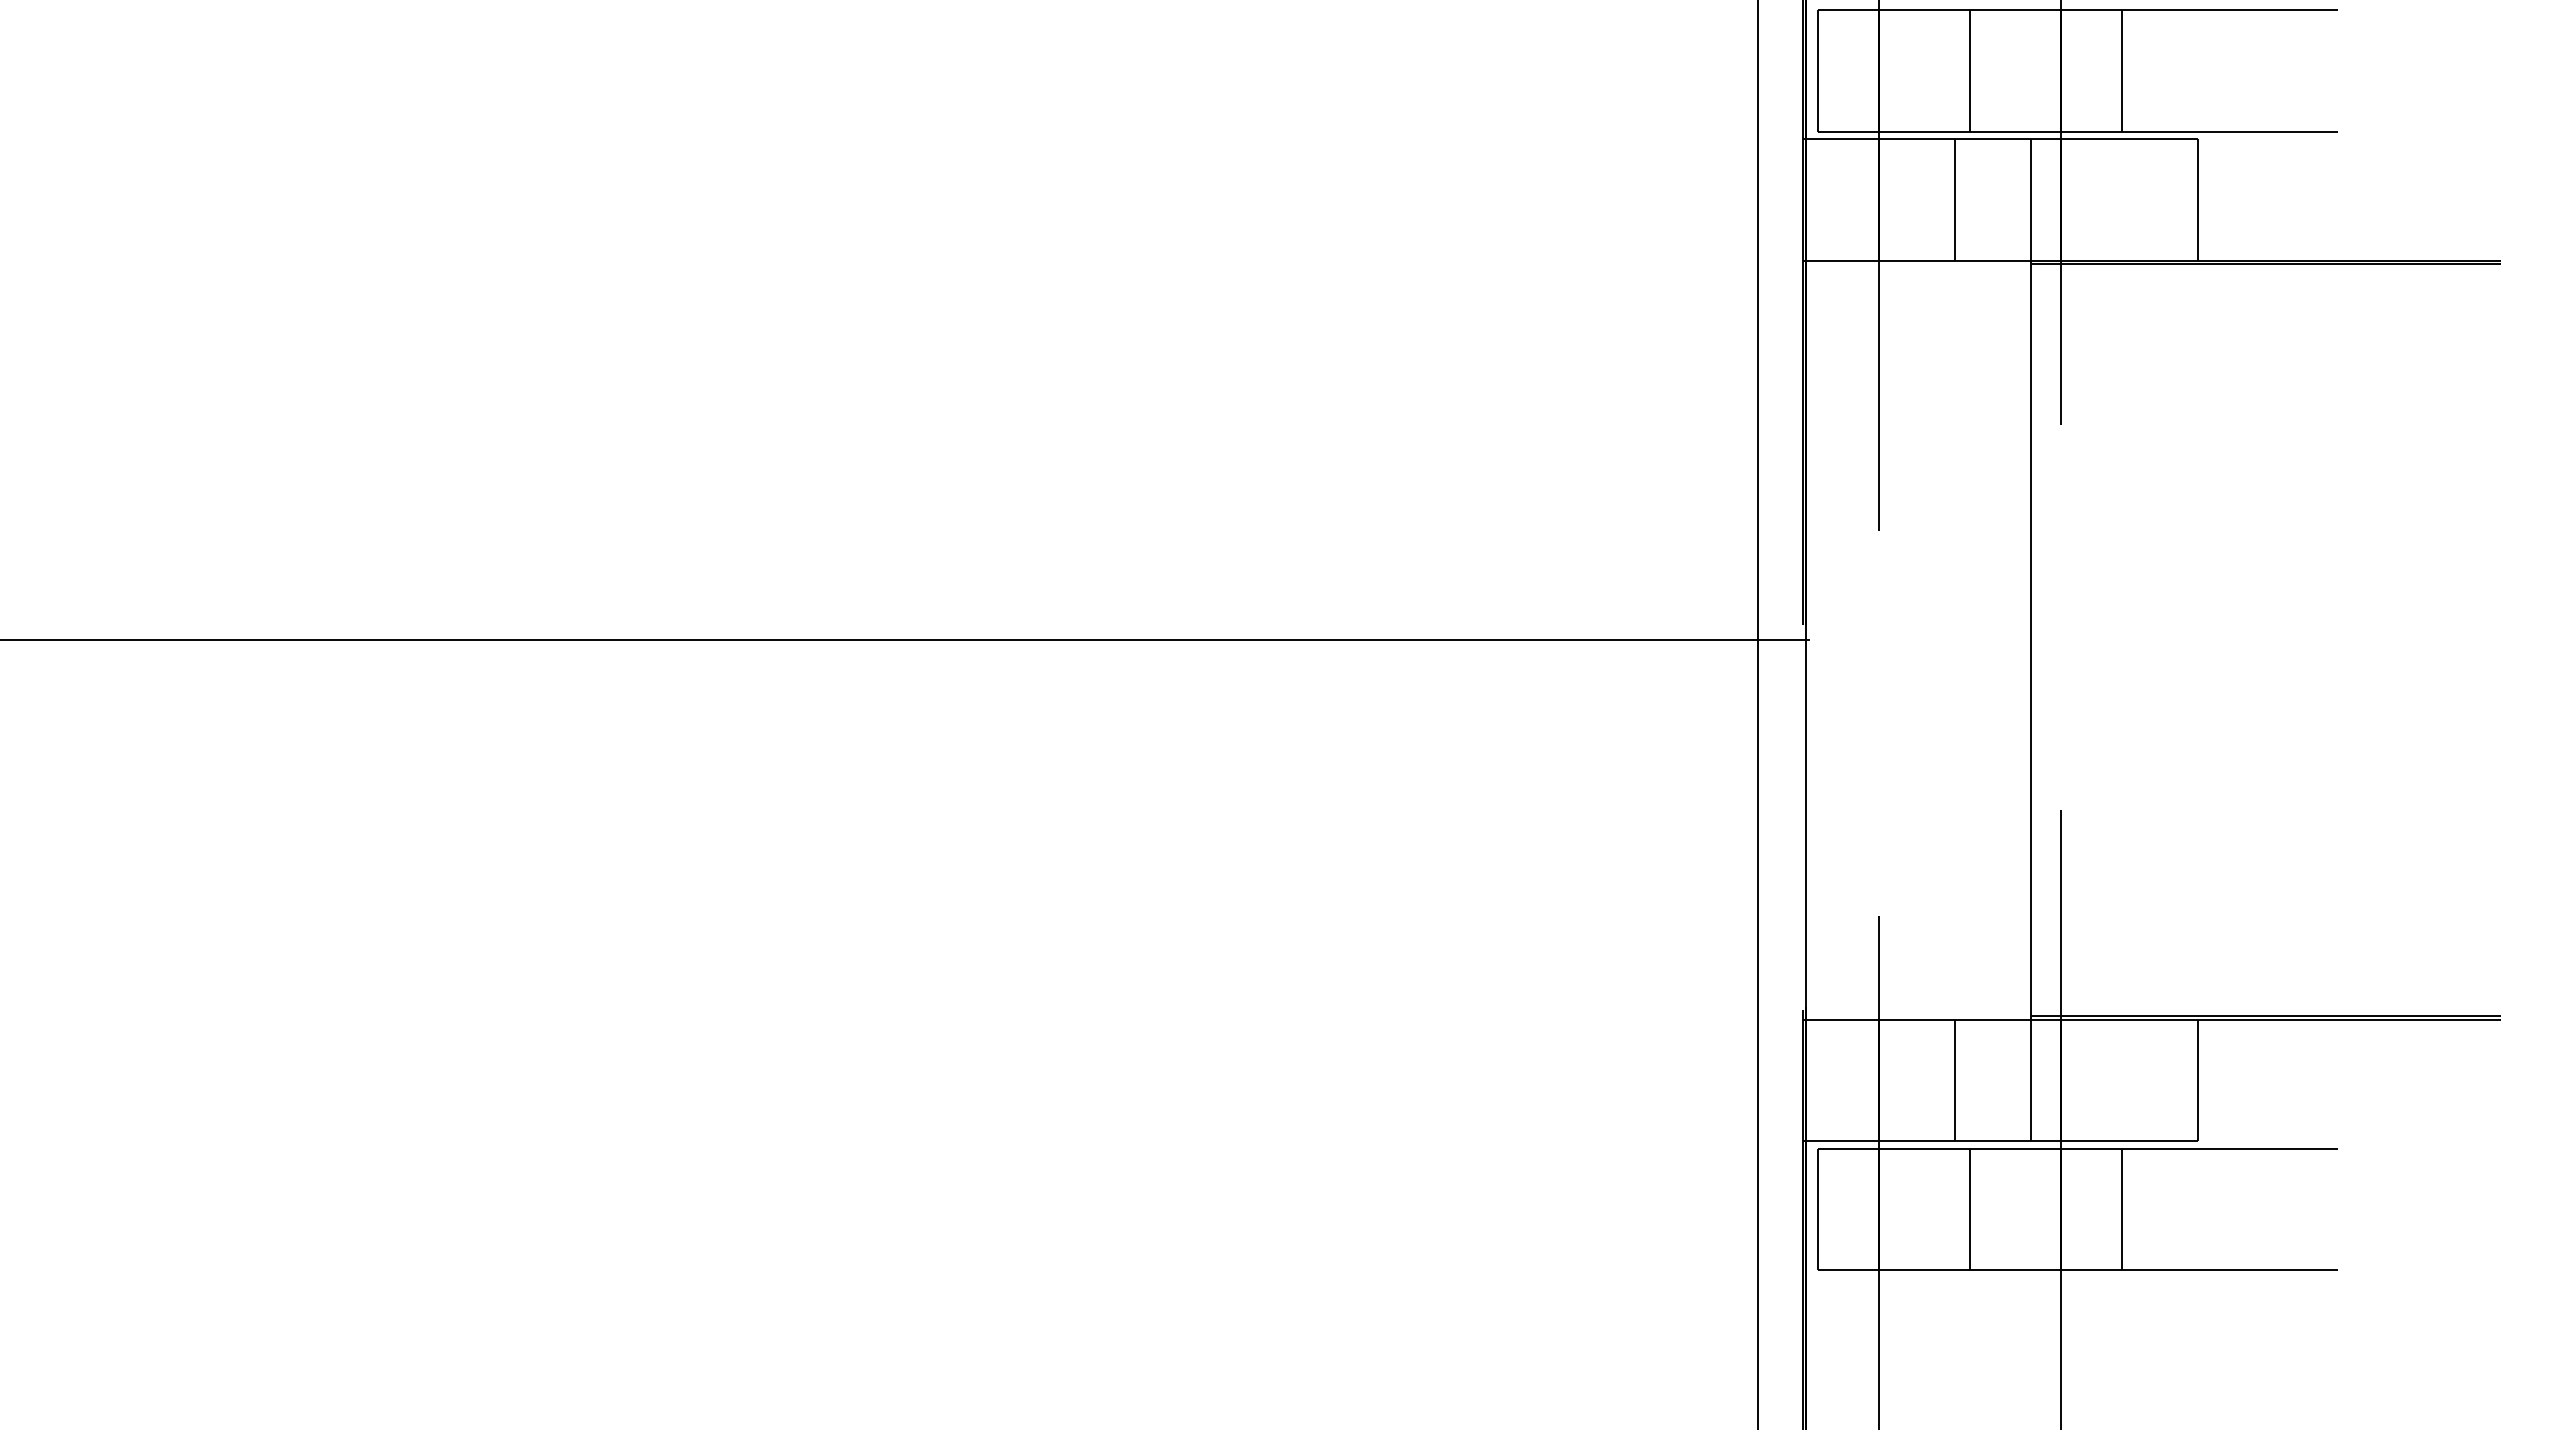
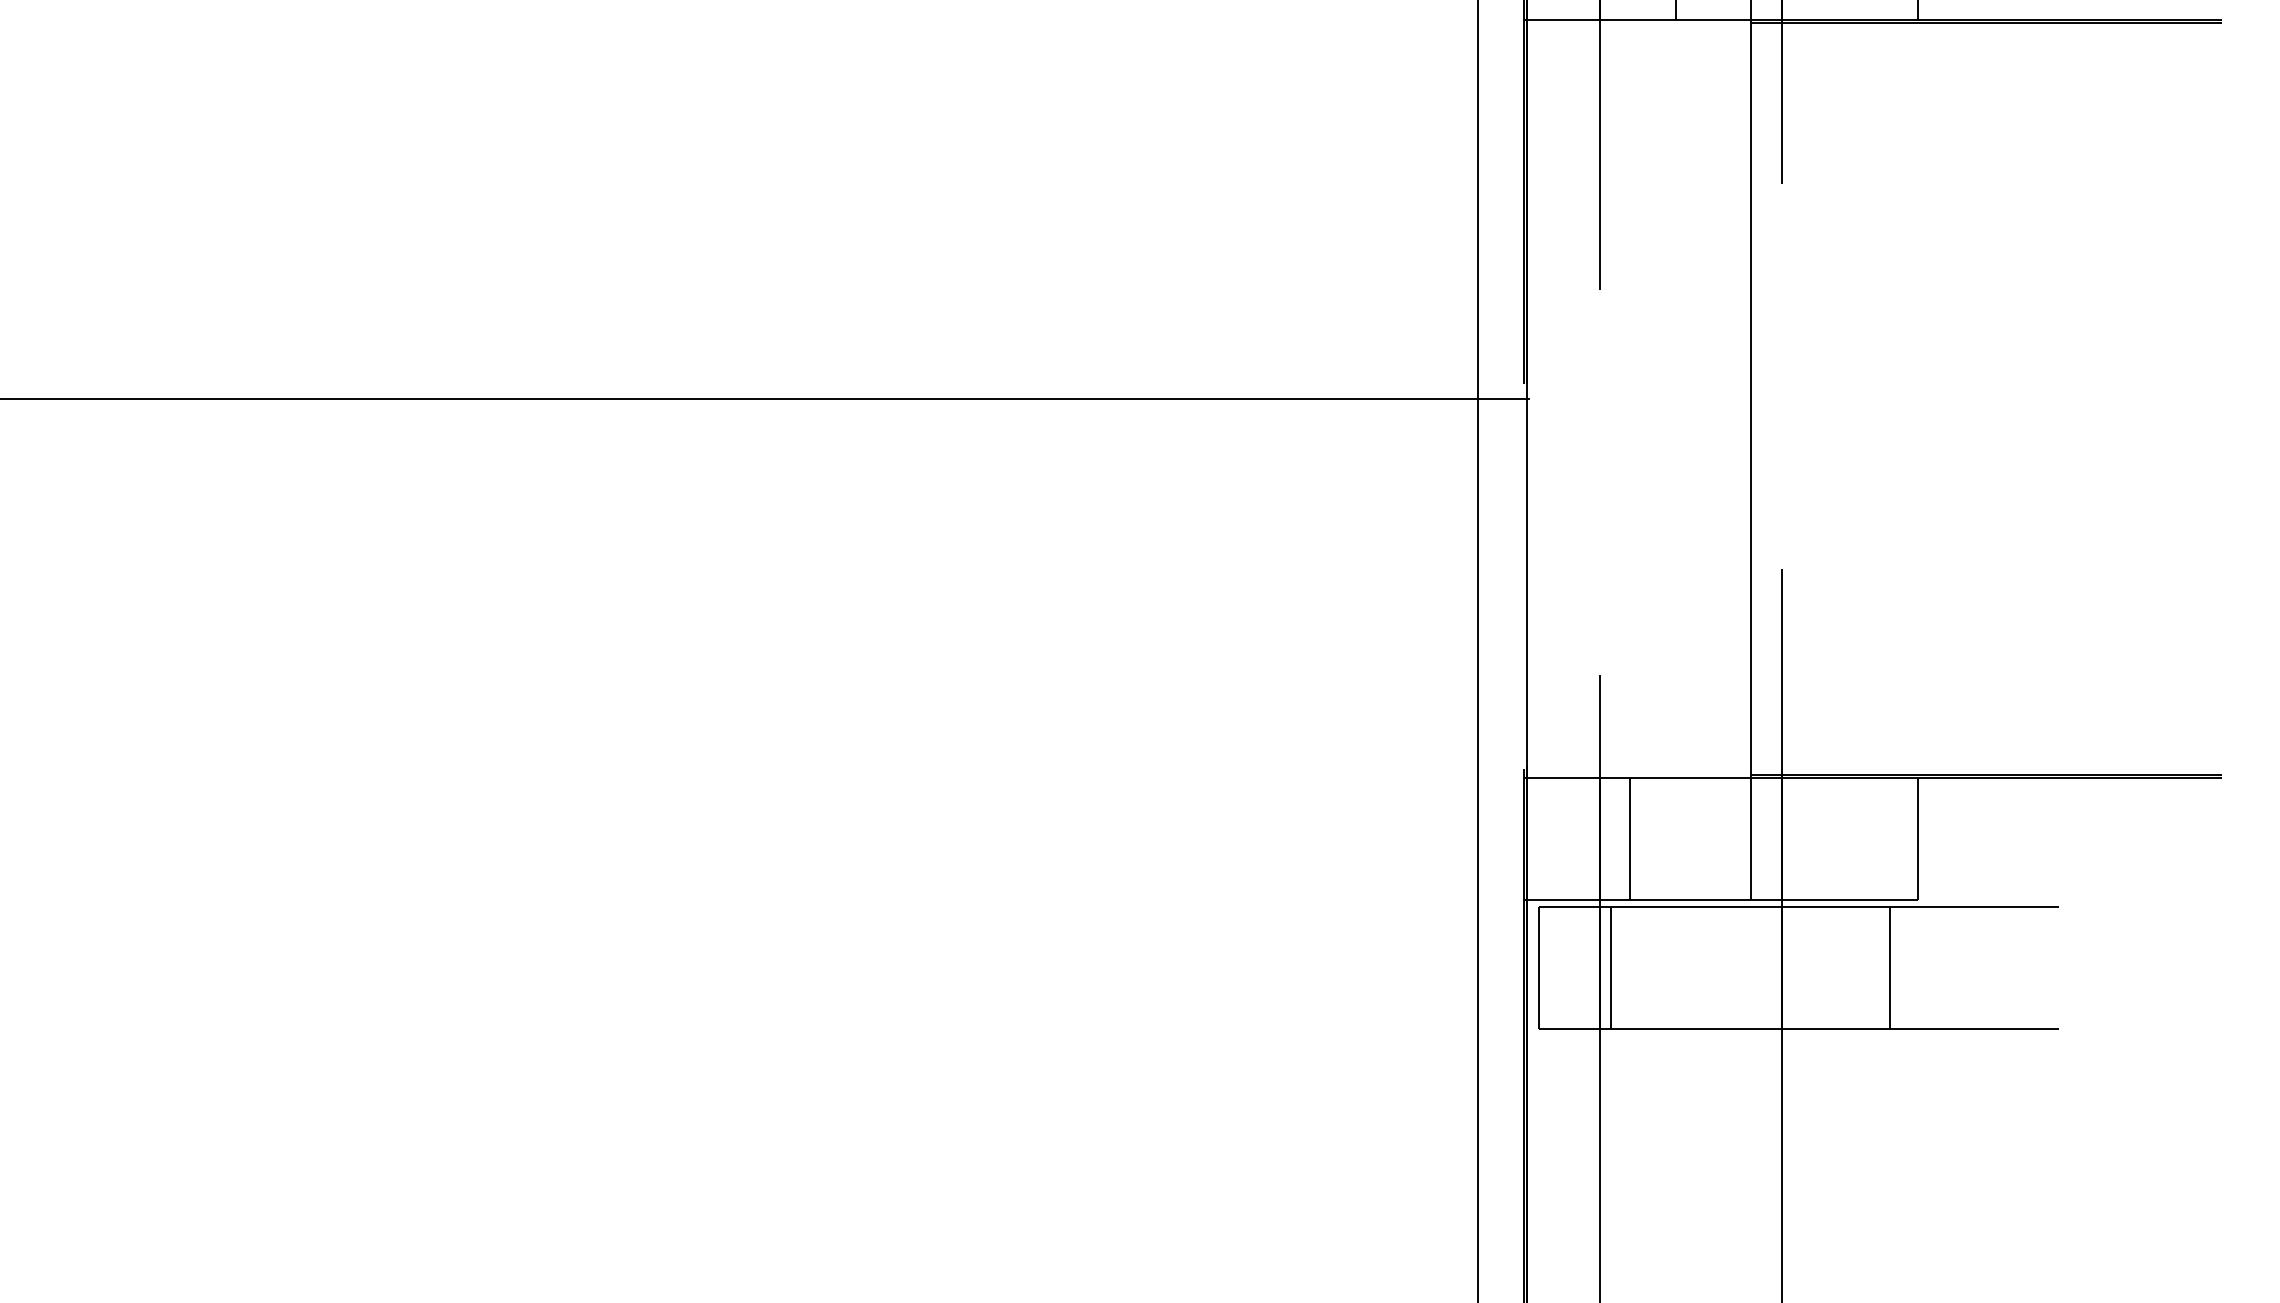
line: (1954, 1079) -> (1629, 838), moved
line: (1970, 1208) -> (1611, 967), moved
line: (2121, 1208) -> (1889, 967), moved

